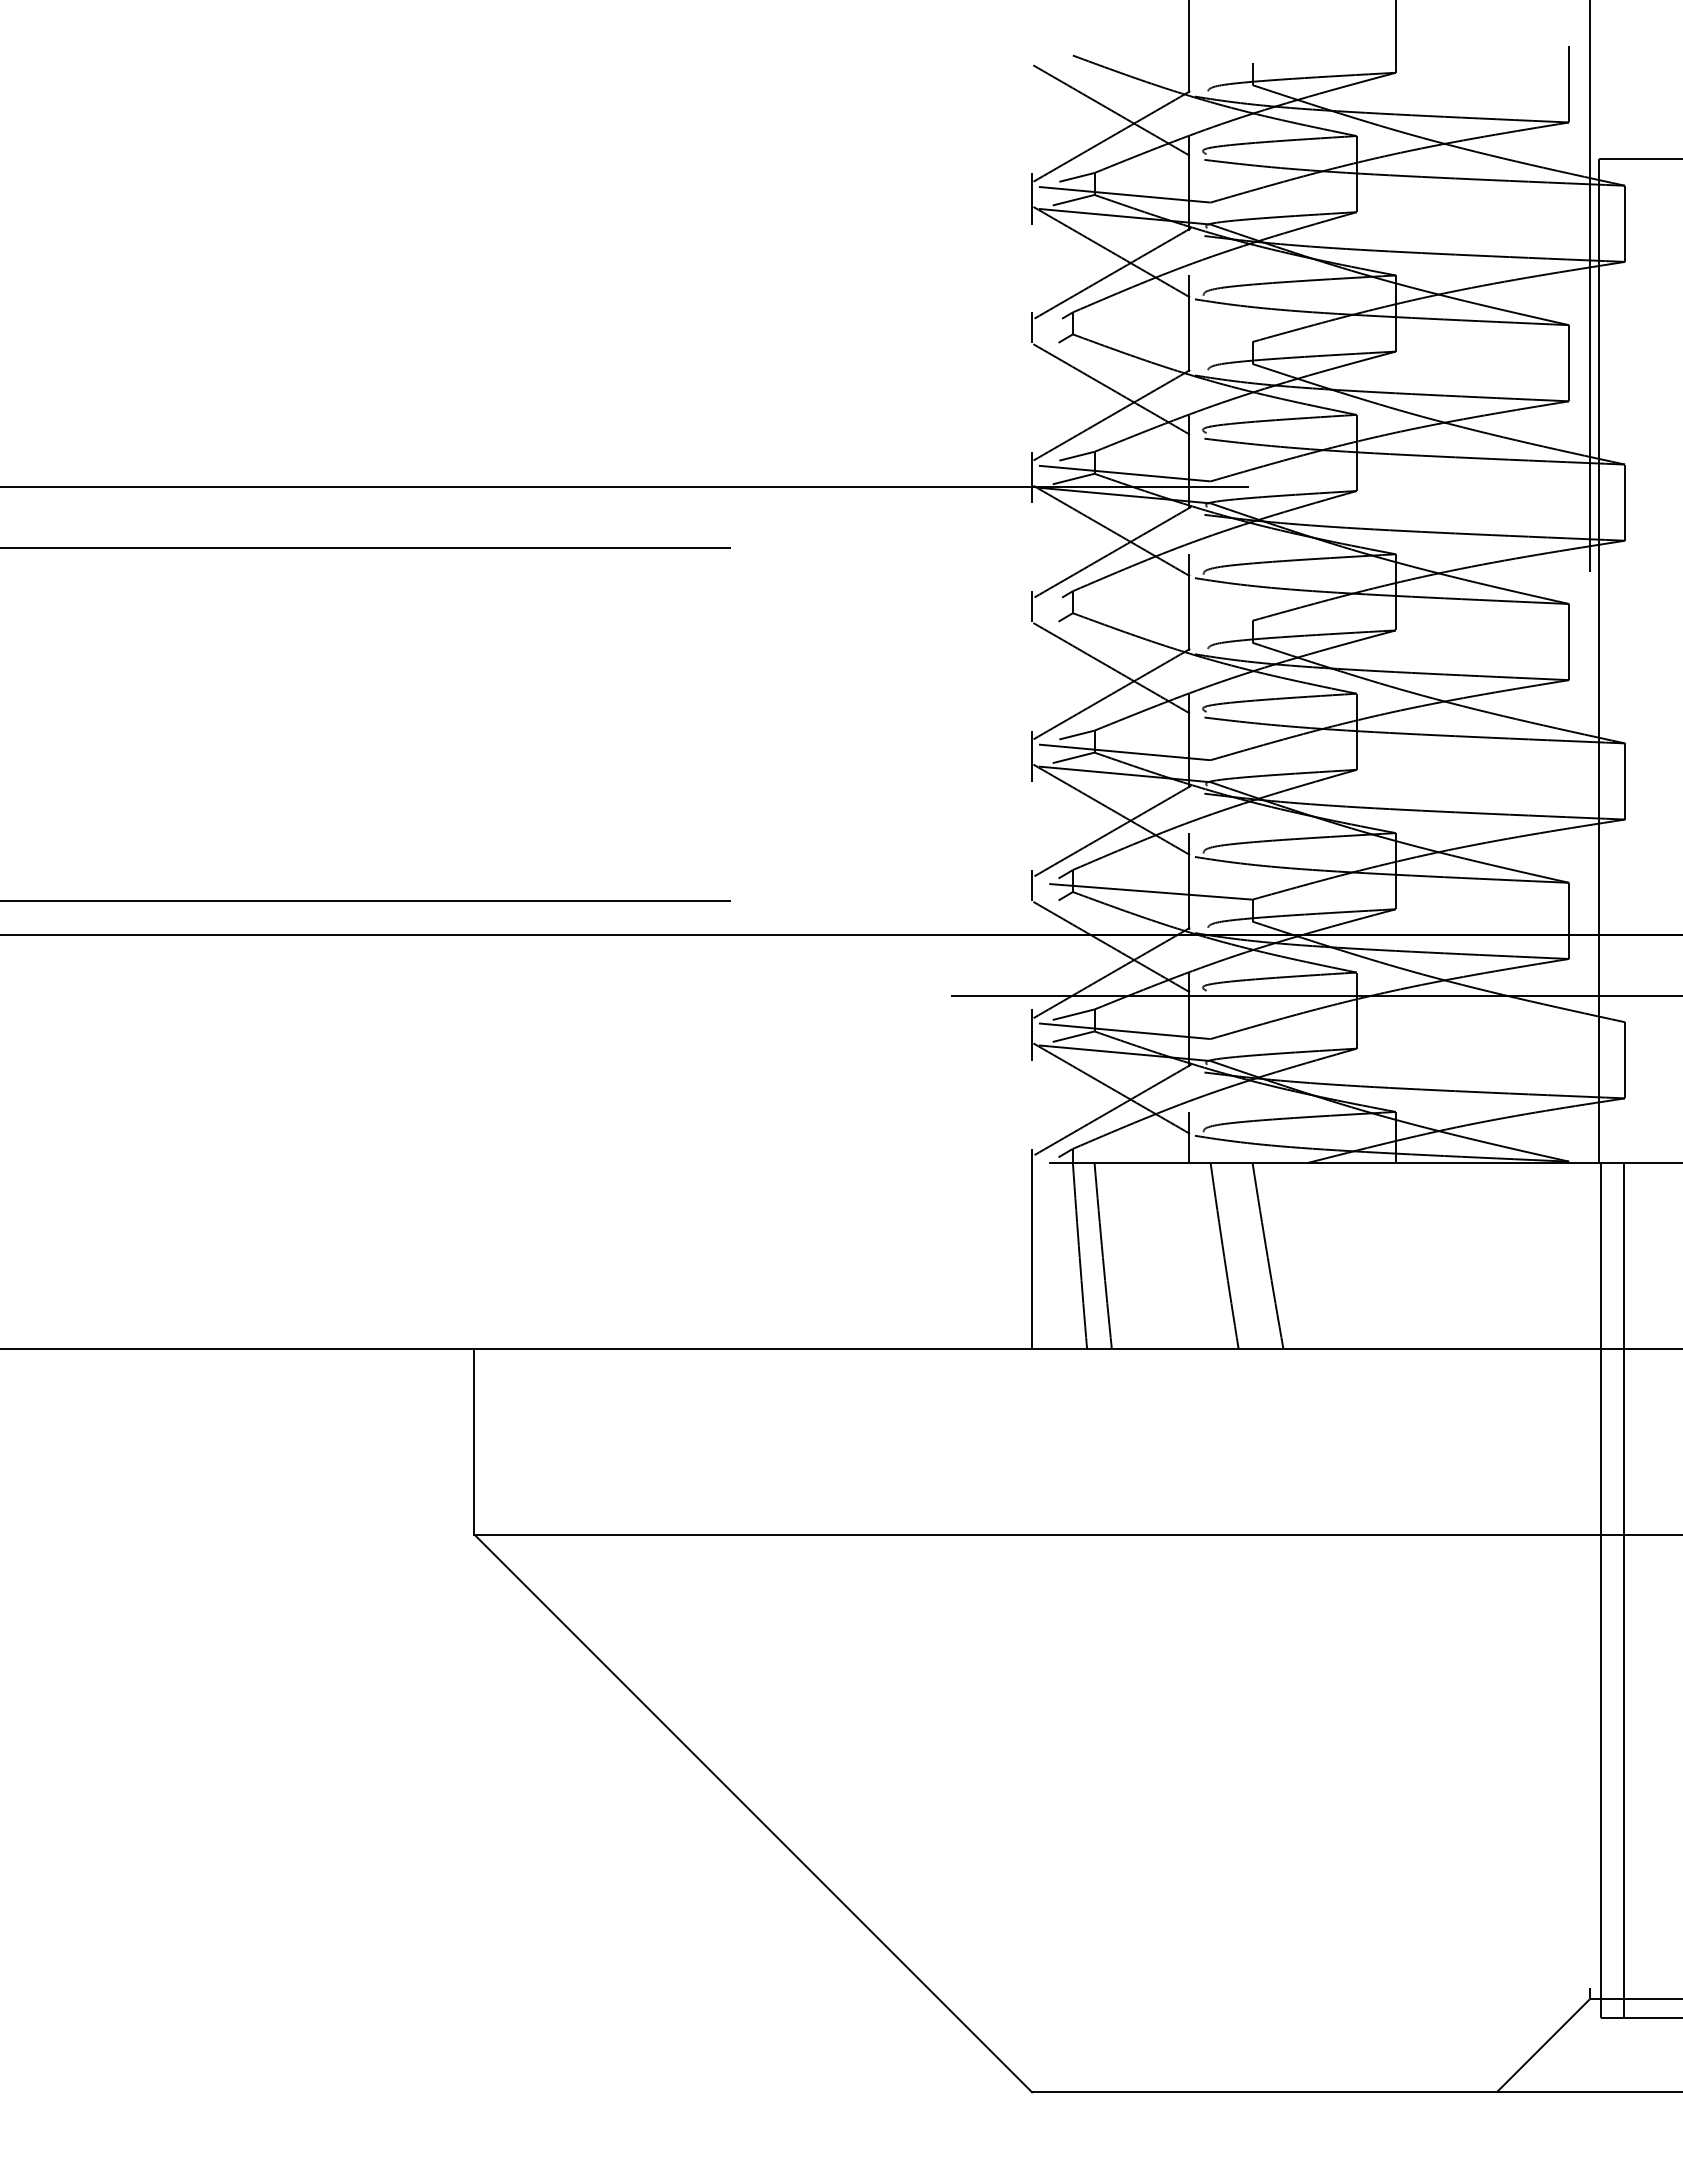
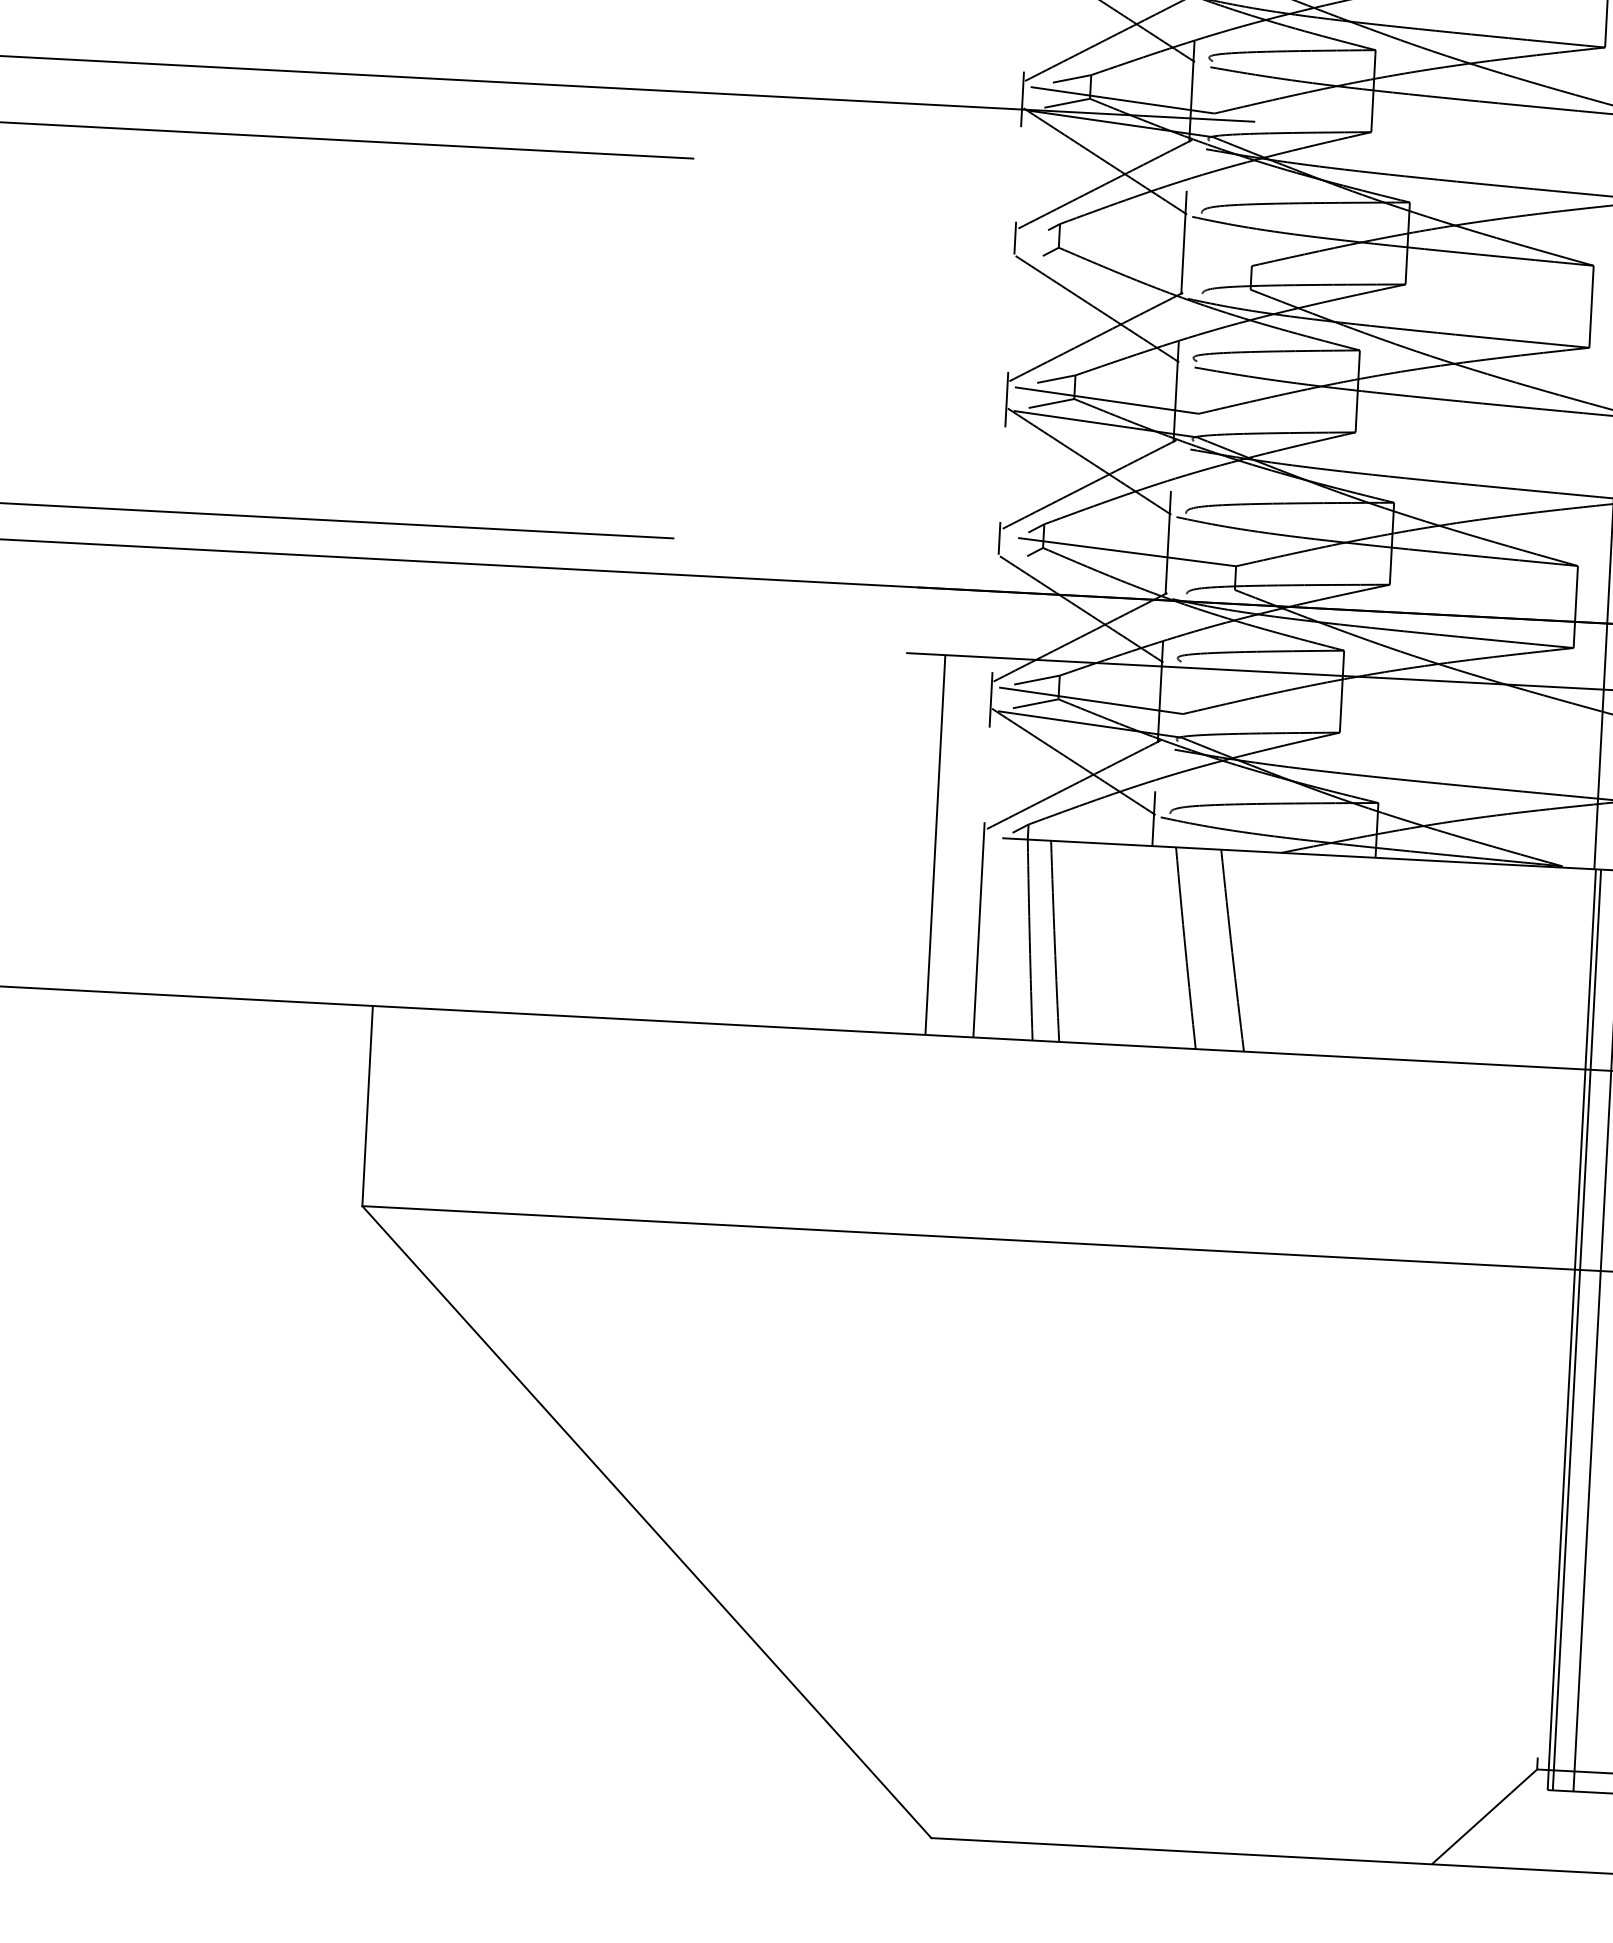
line: (987, 1172) -> (935, 845), added
line: (1605, 1589) -> (1577, 1329), added

